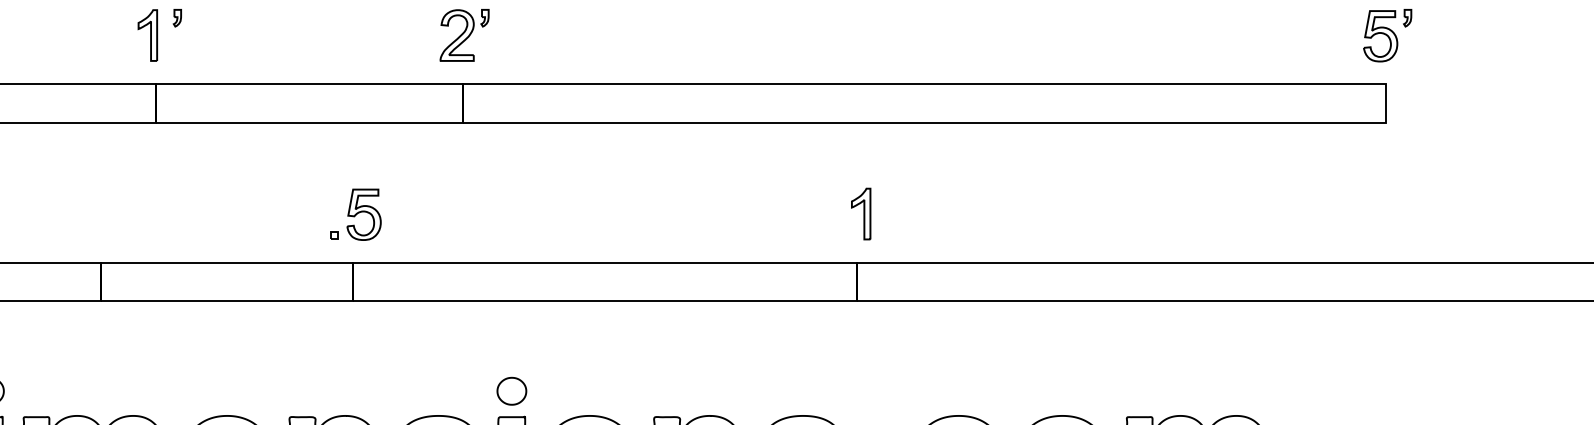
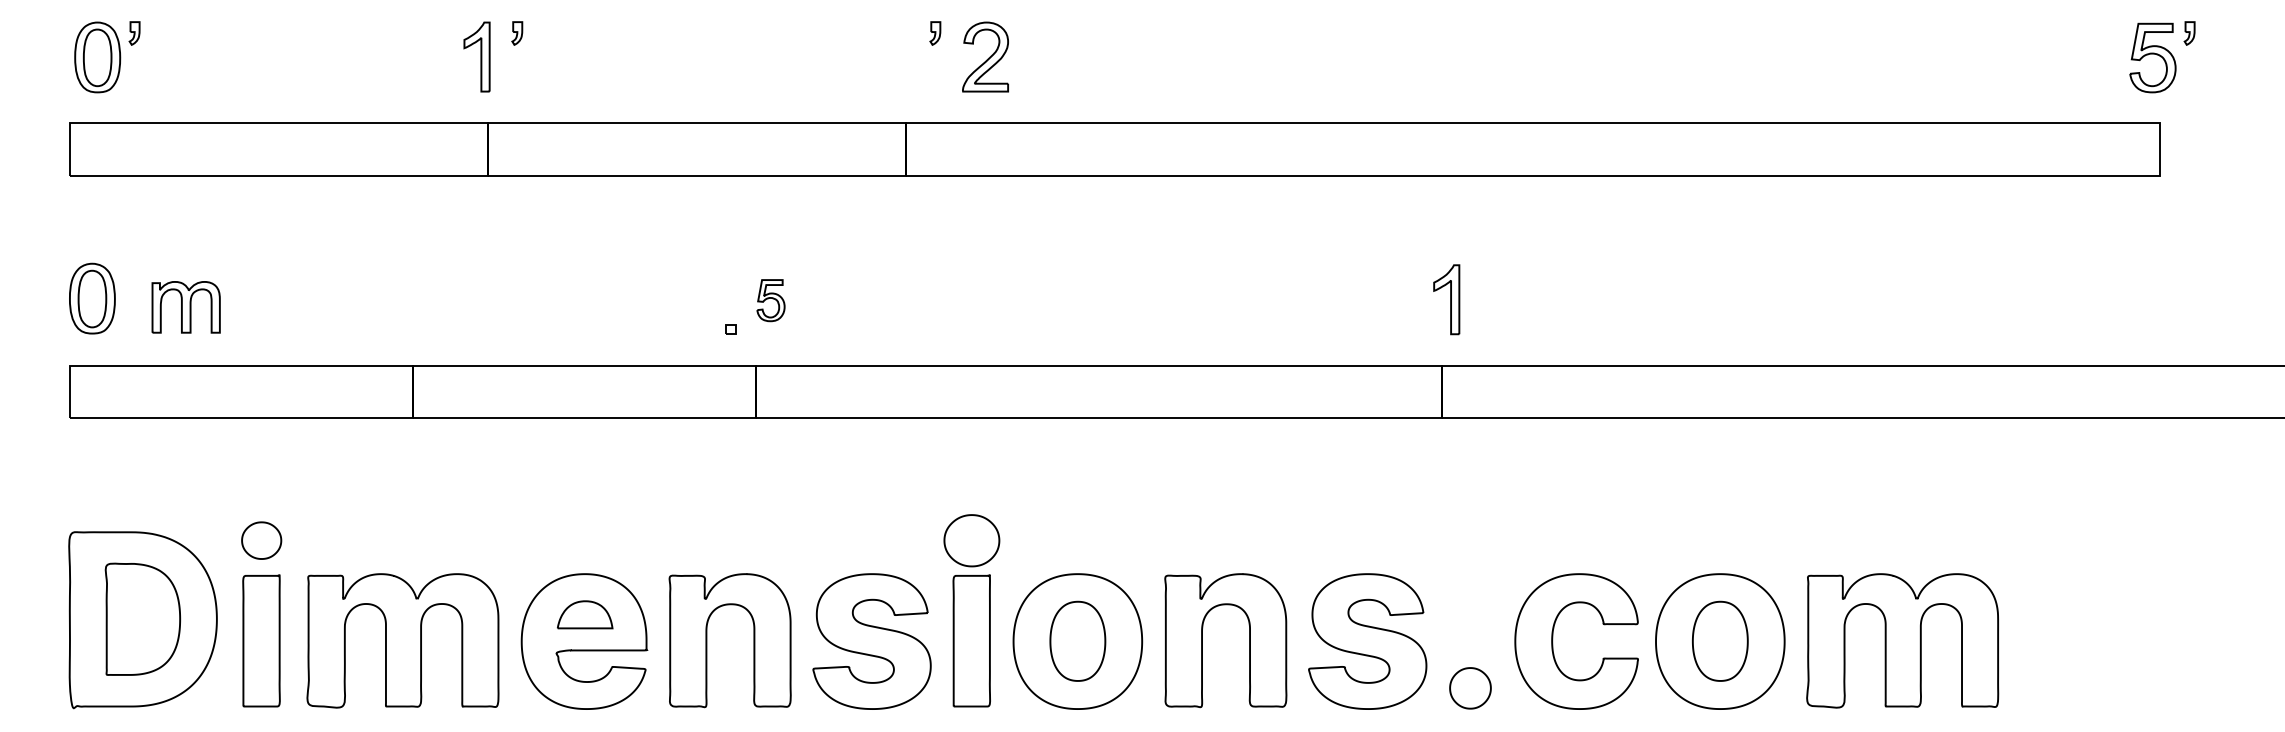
part: (457, 35) -> (985, 56), moved
part: (363, 214) -> (770, 300), size x0.6
part: (511, 391) -> (971, 540), size x1.4

